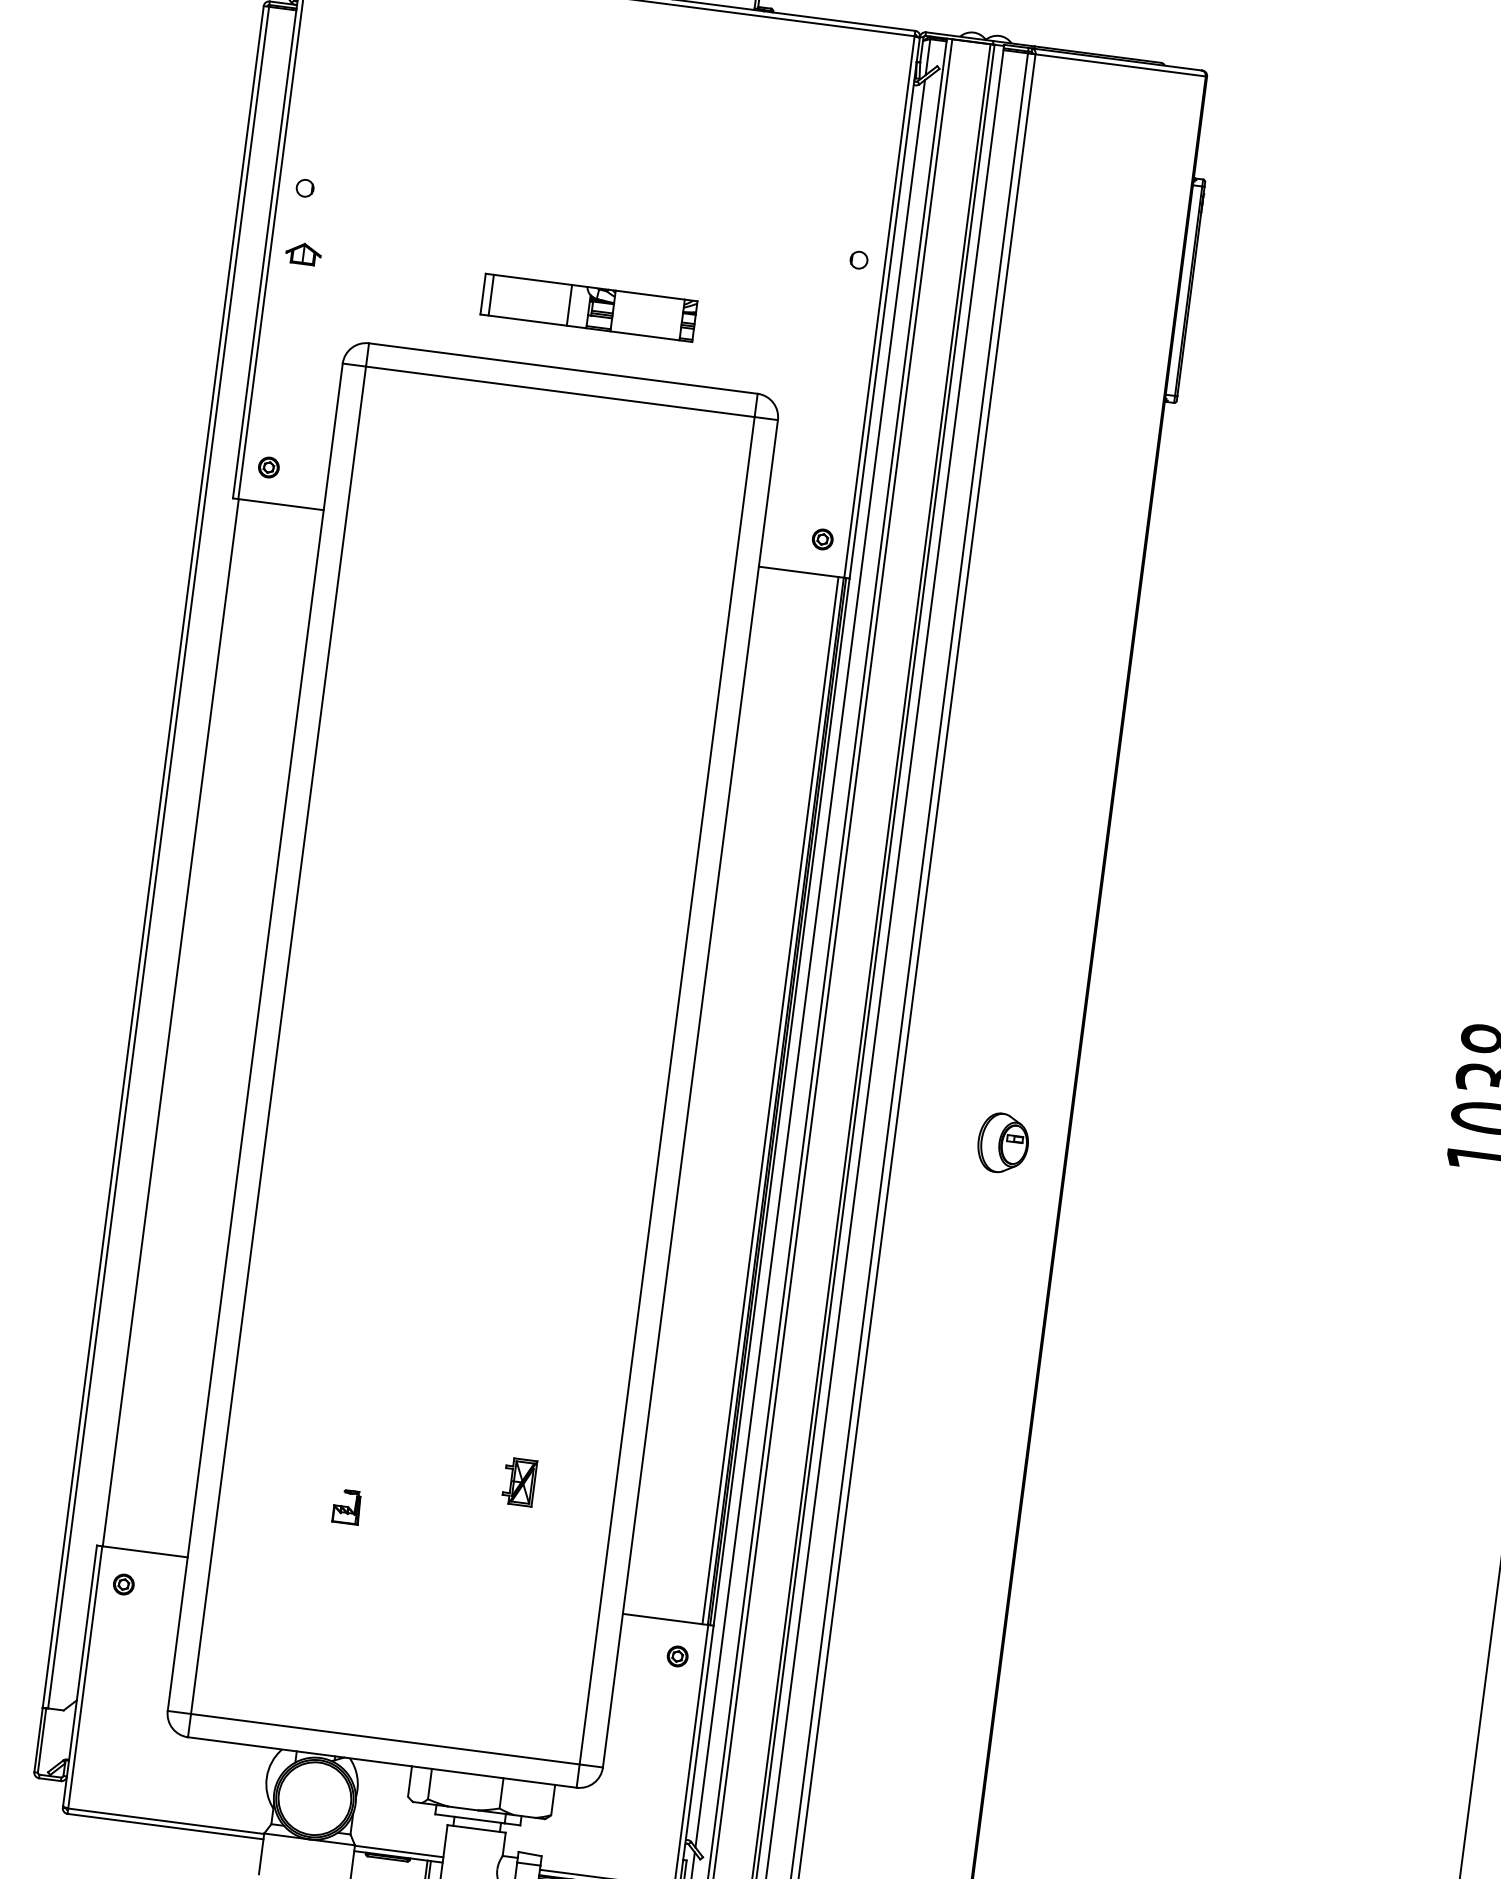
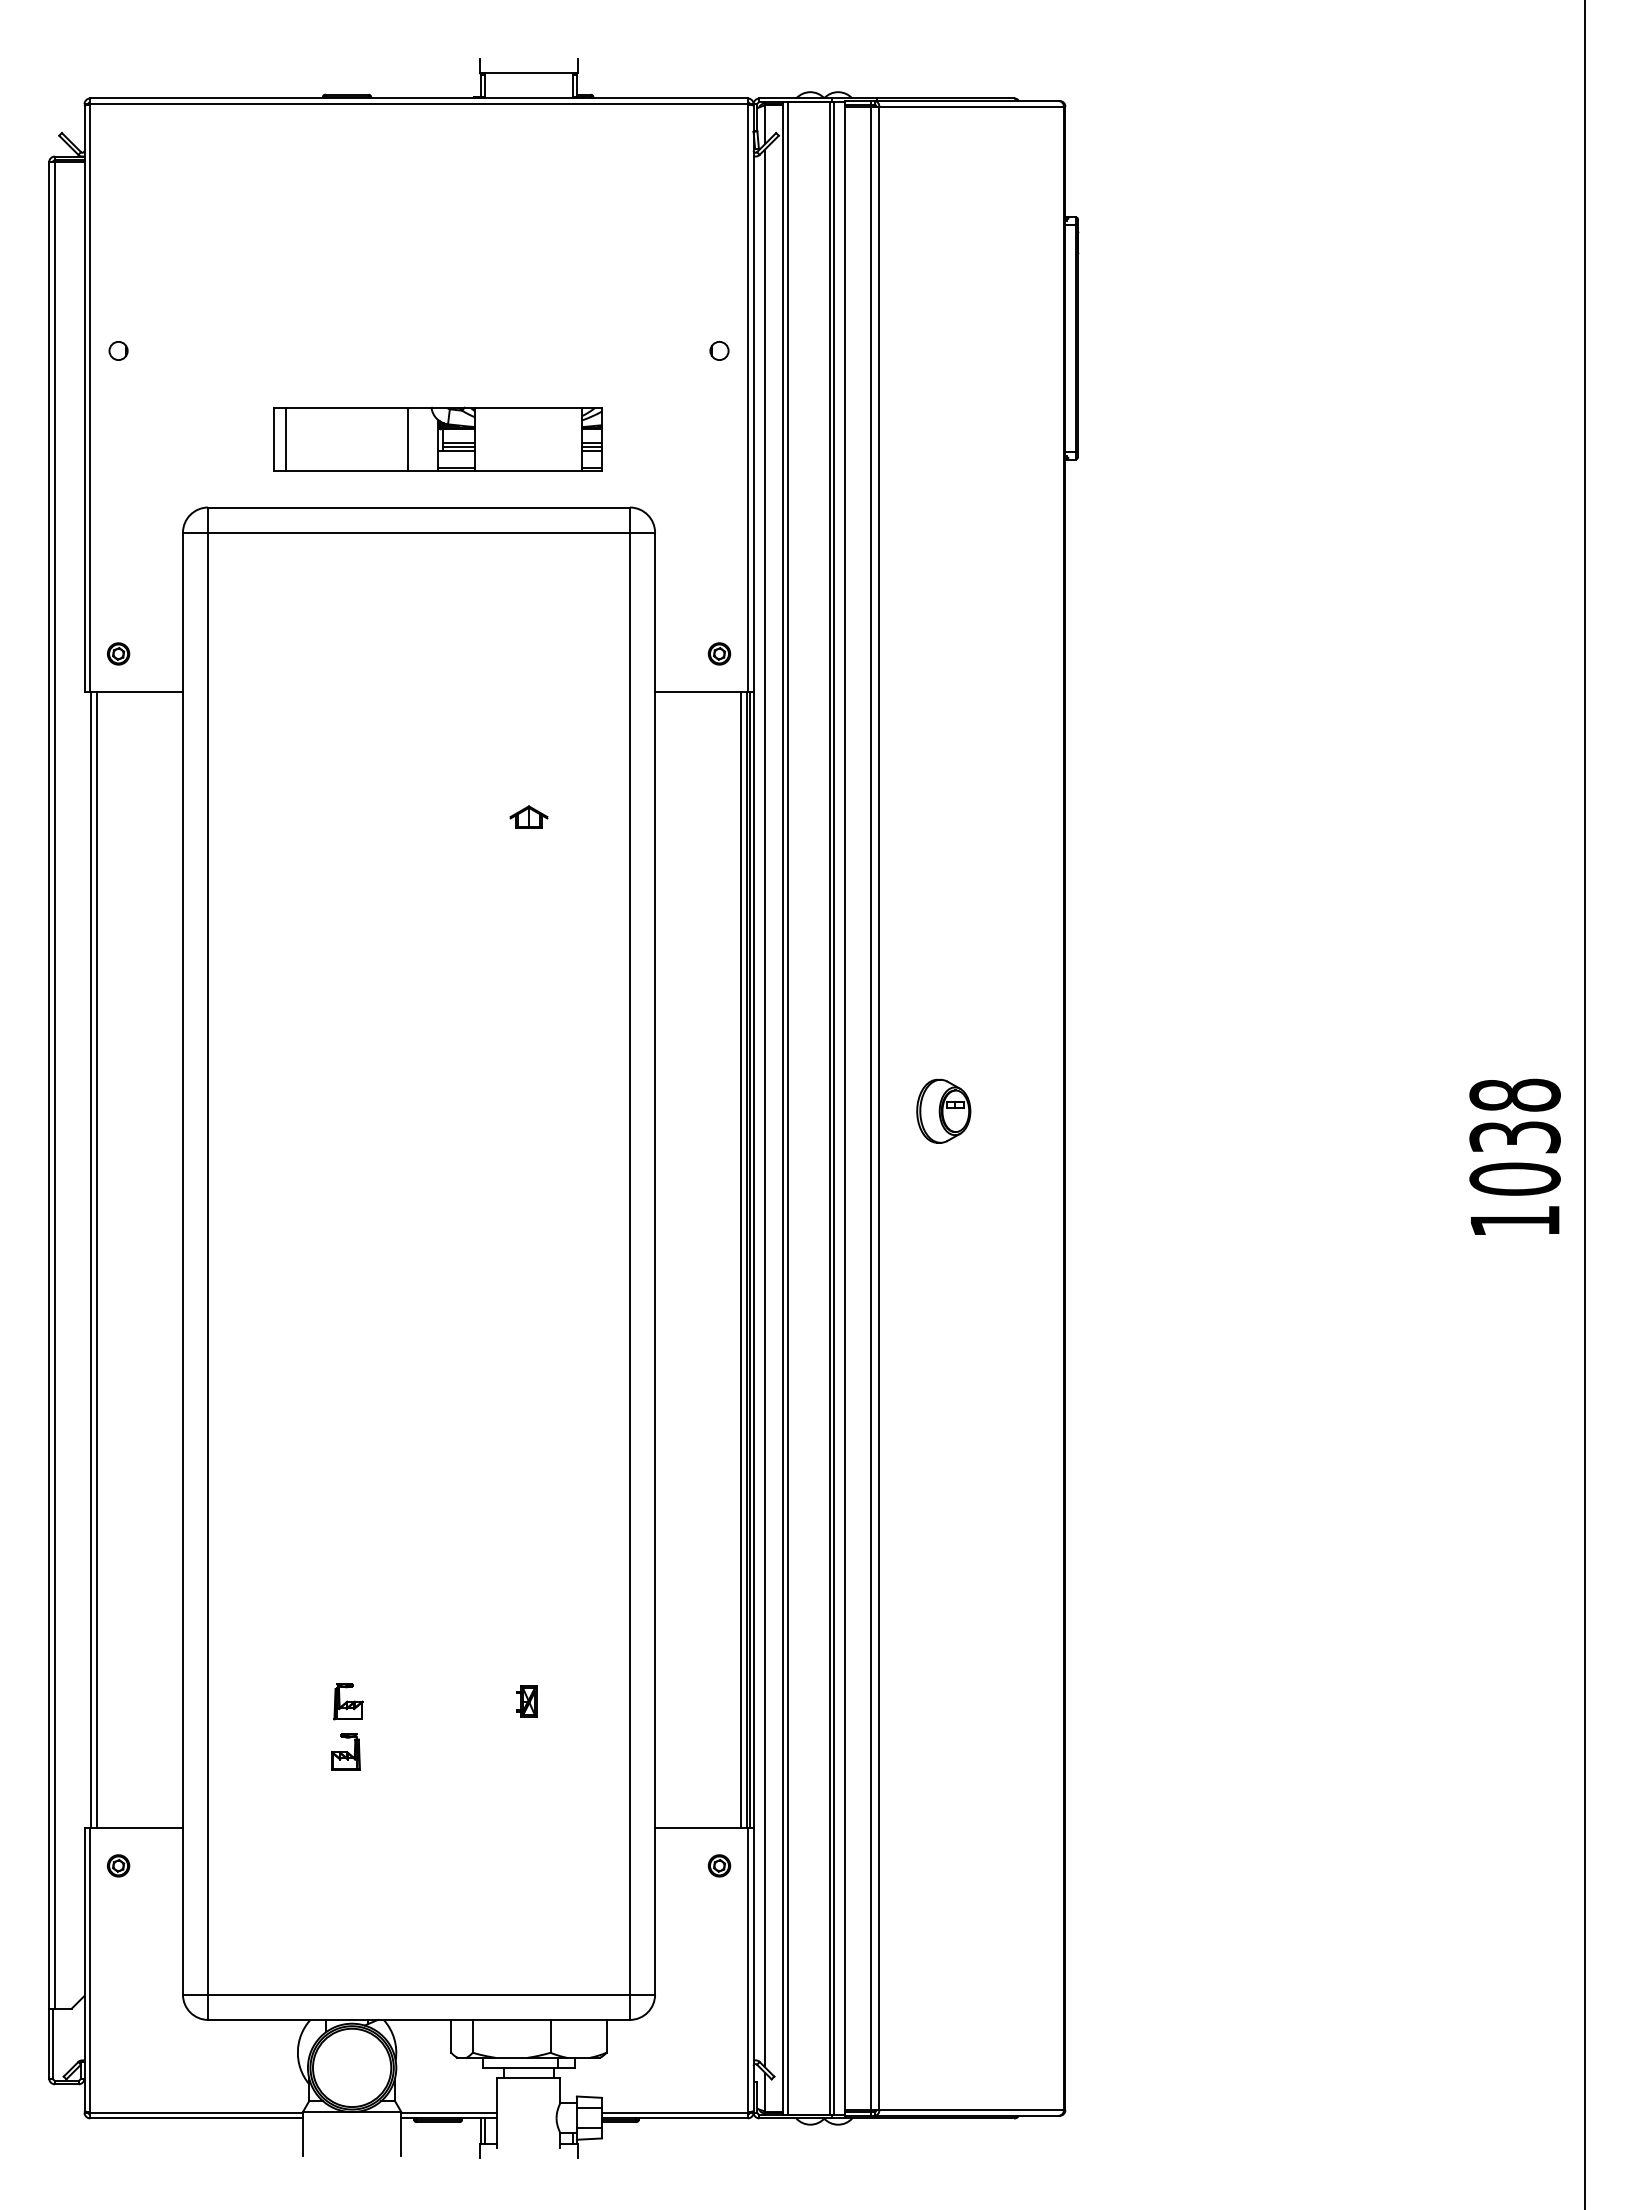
part: (303, 253) -> (528, 816), moved
part: (588, 307) -> (437, 438), size x1.43
line: (176, 1023) -> (96, 1259), added
part: (1003, 1142) -> (943, 1110), moved
part: (355, 1460) -> (348, 1701), added
part: (519, 1481) -> (526, 1701), size x0.62

